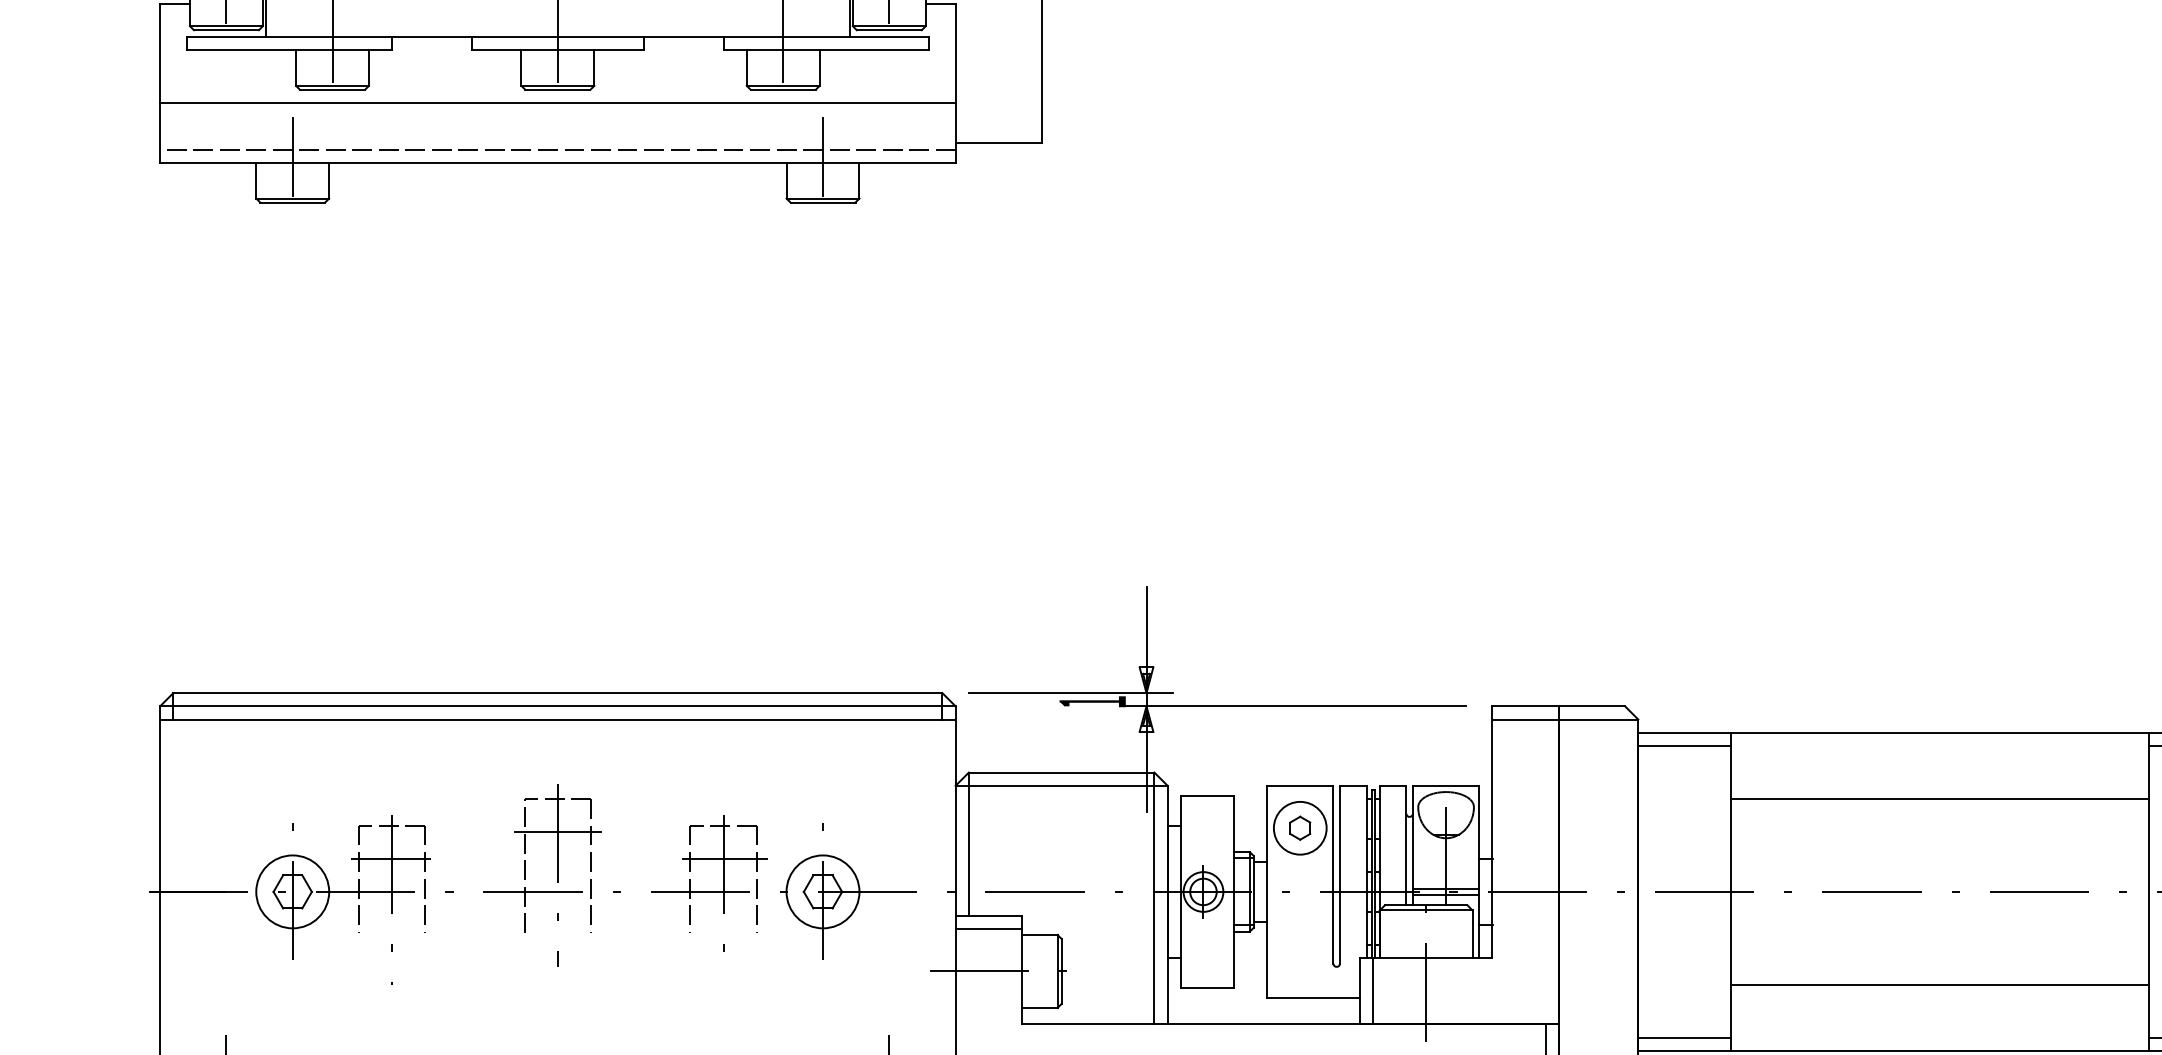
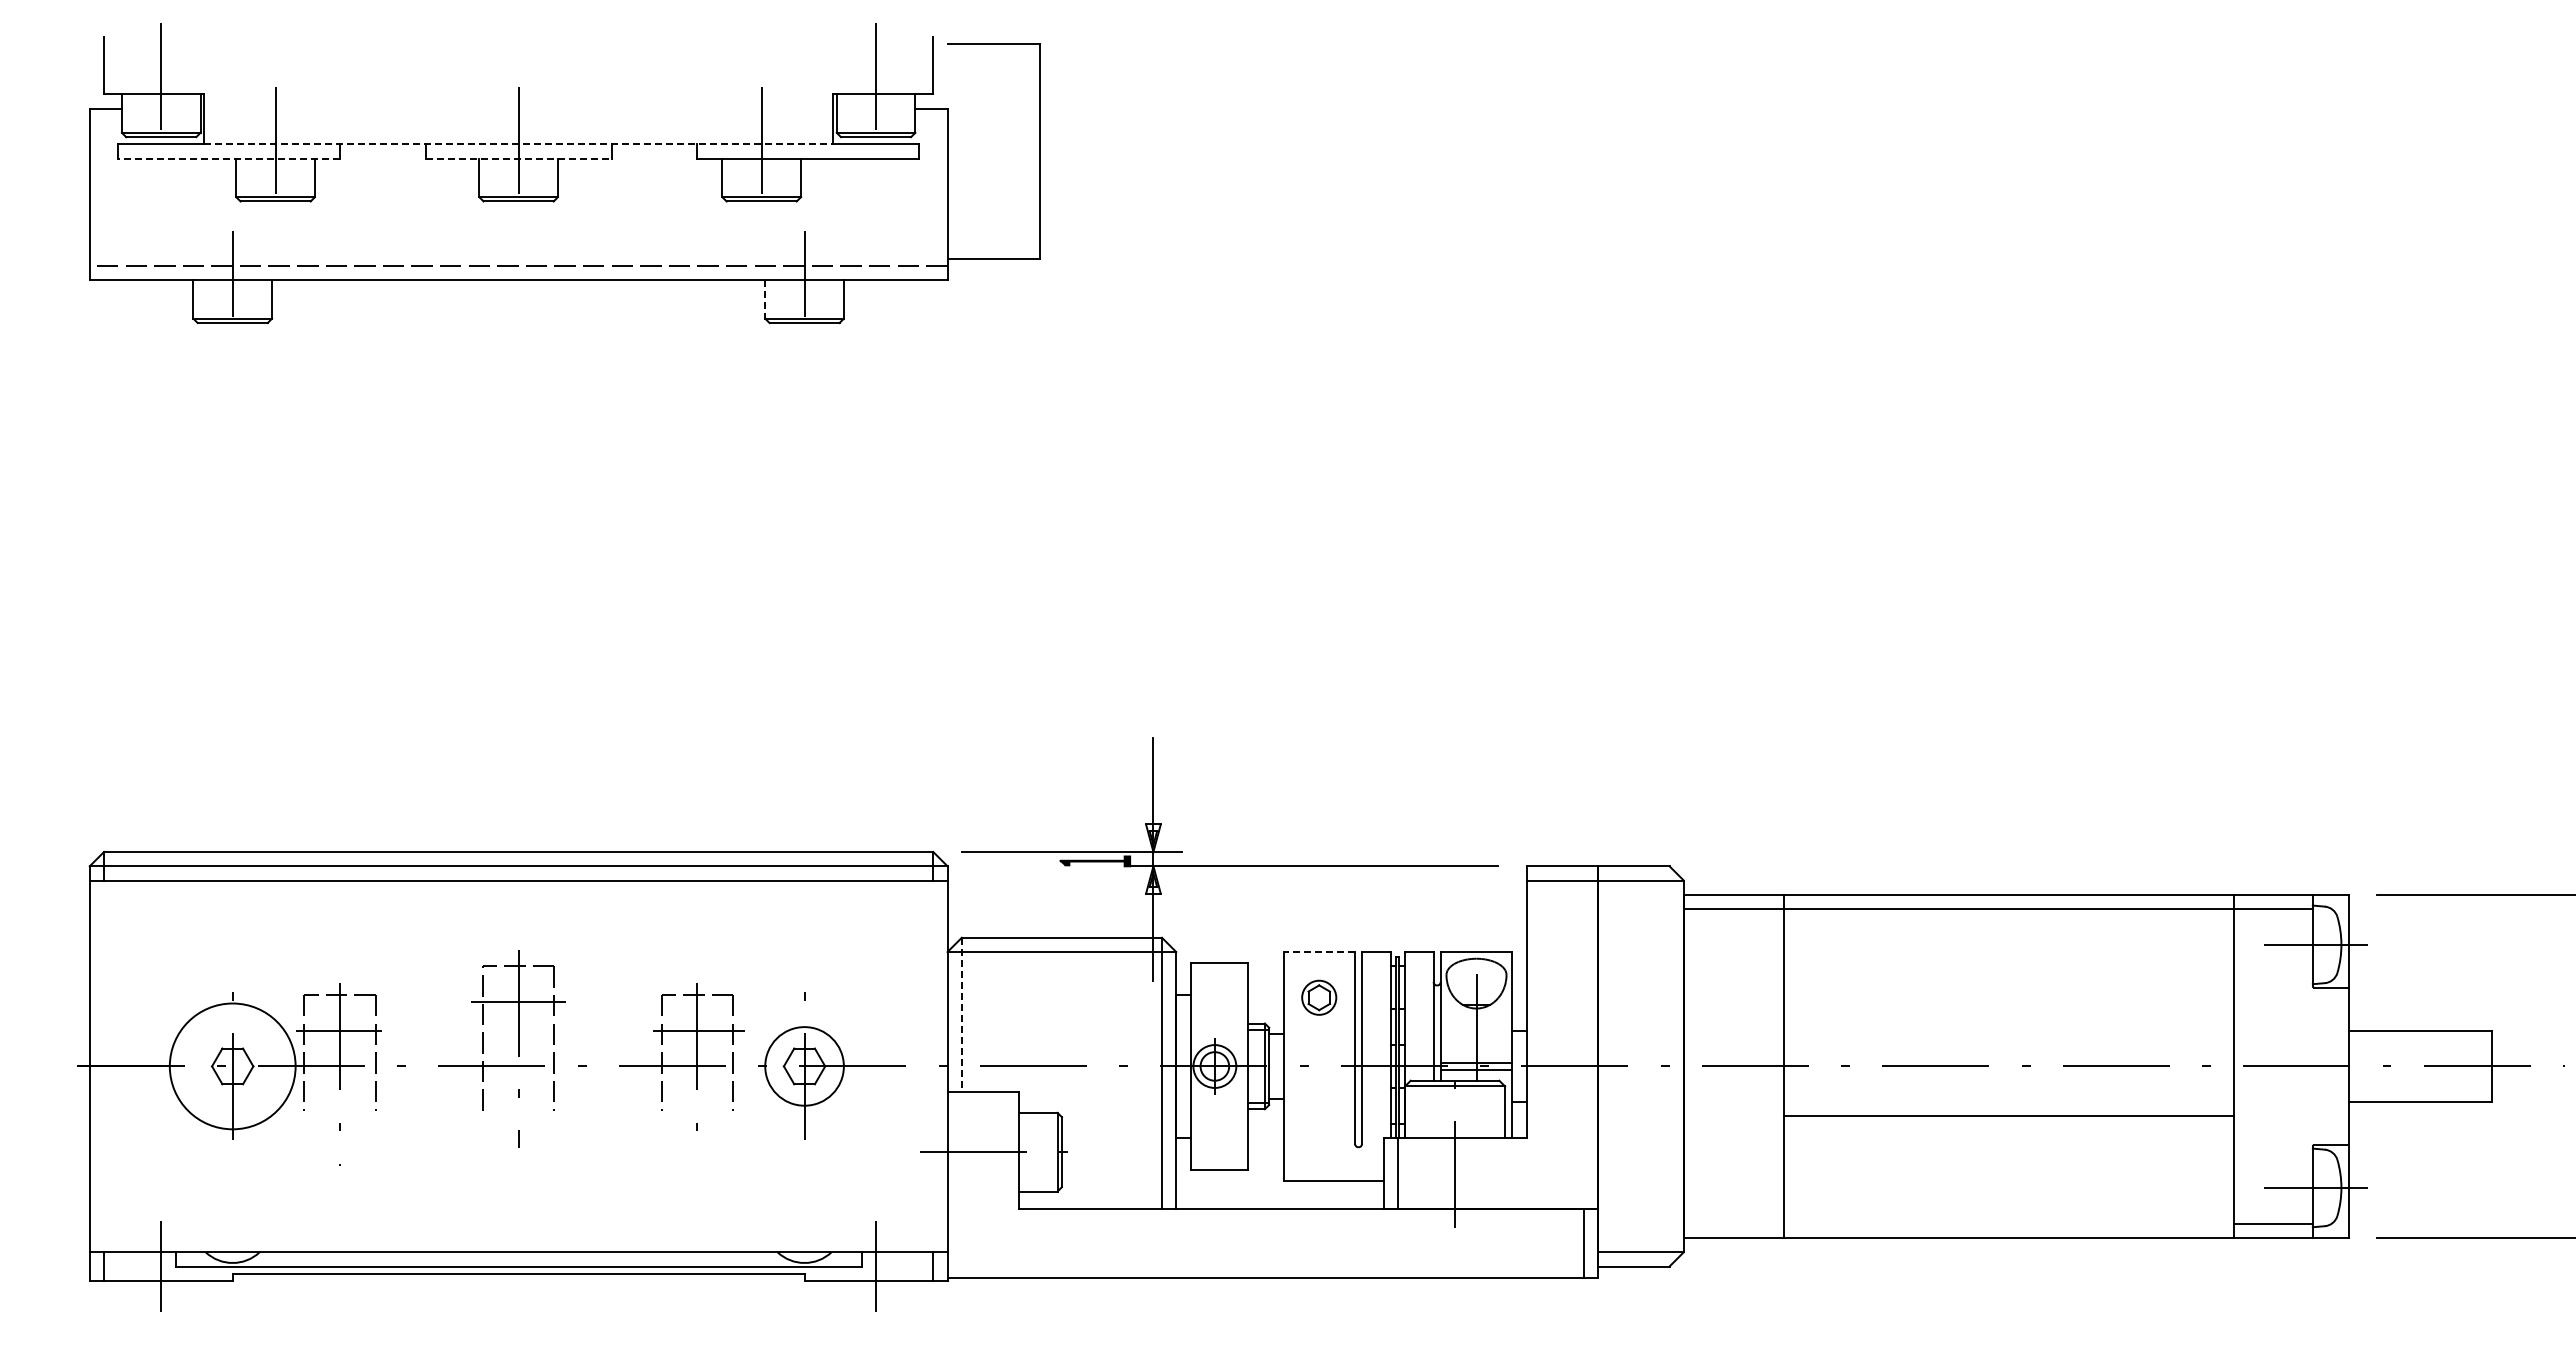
line: (557, 37) -> (518, 144), solid -> dashed
line: (289, 49) -> (229, 158), solid -> dashed
line: (557, 49) -> (518, 158), solid -> dashed
line: (557, 102) -> (518, 215), removed
line: (786, 180) -> (765, 299), solid -> dashed
line: (1300, 786) -> (1319, 952), solid -> dashed
line: (1939, 799) -> (2008, 909), moved
circle: (1299, 827) -> (1318, 997), size x0.6
line: (968, 844) -> (961, 1015), solid -> dashed
circle: (292, 891) -> (232, 1066), size x1.6
line: (988, 929) -> (983, 1106), removed
line: (1939, 984) -> (2008, 1116), moved
line: (1684, 1037) -> (1733, 1223), removed

